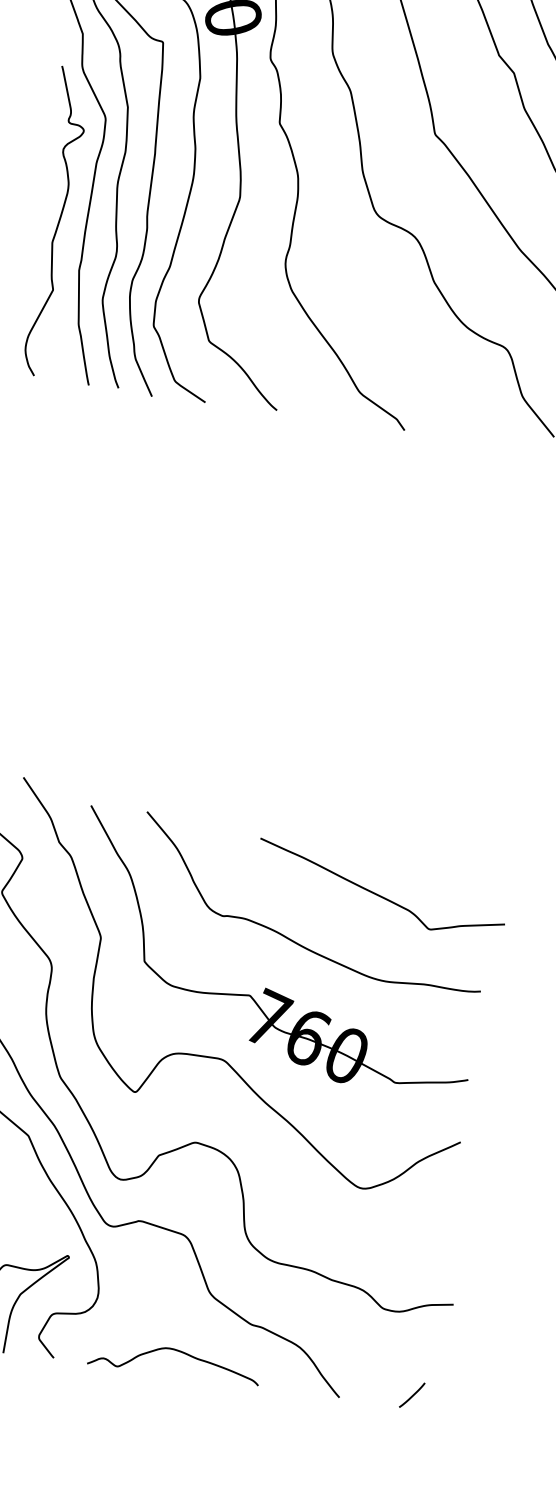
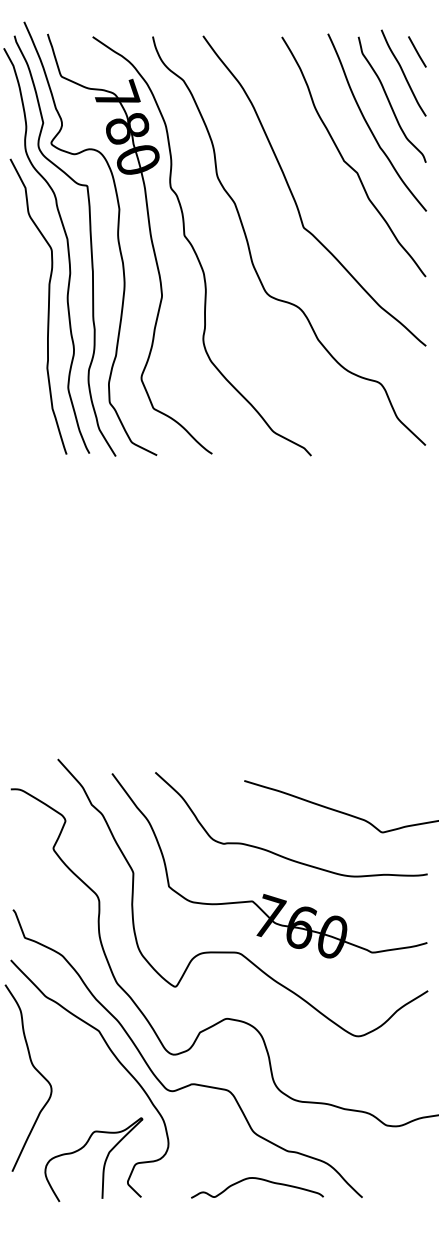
curve: (58, 221) -> (26, 333), removed
curve: (176, 1351) -> (257, 1179), moved
line: (412, 1395) -> (417, 1188), removed

